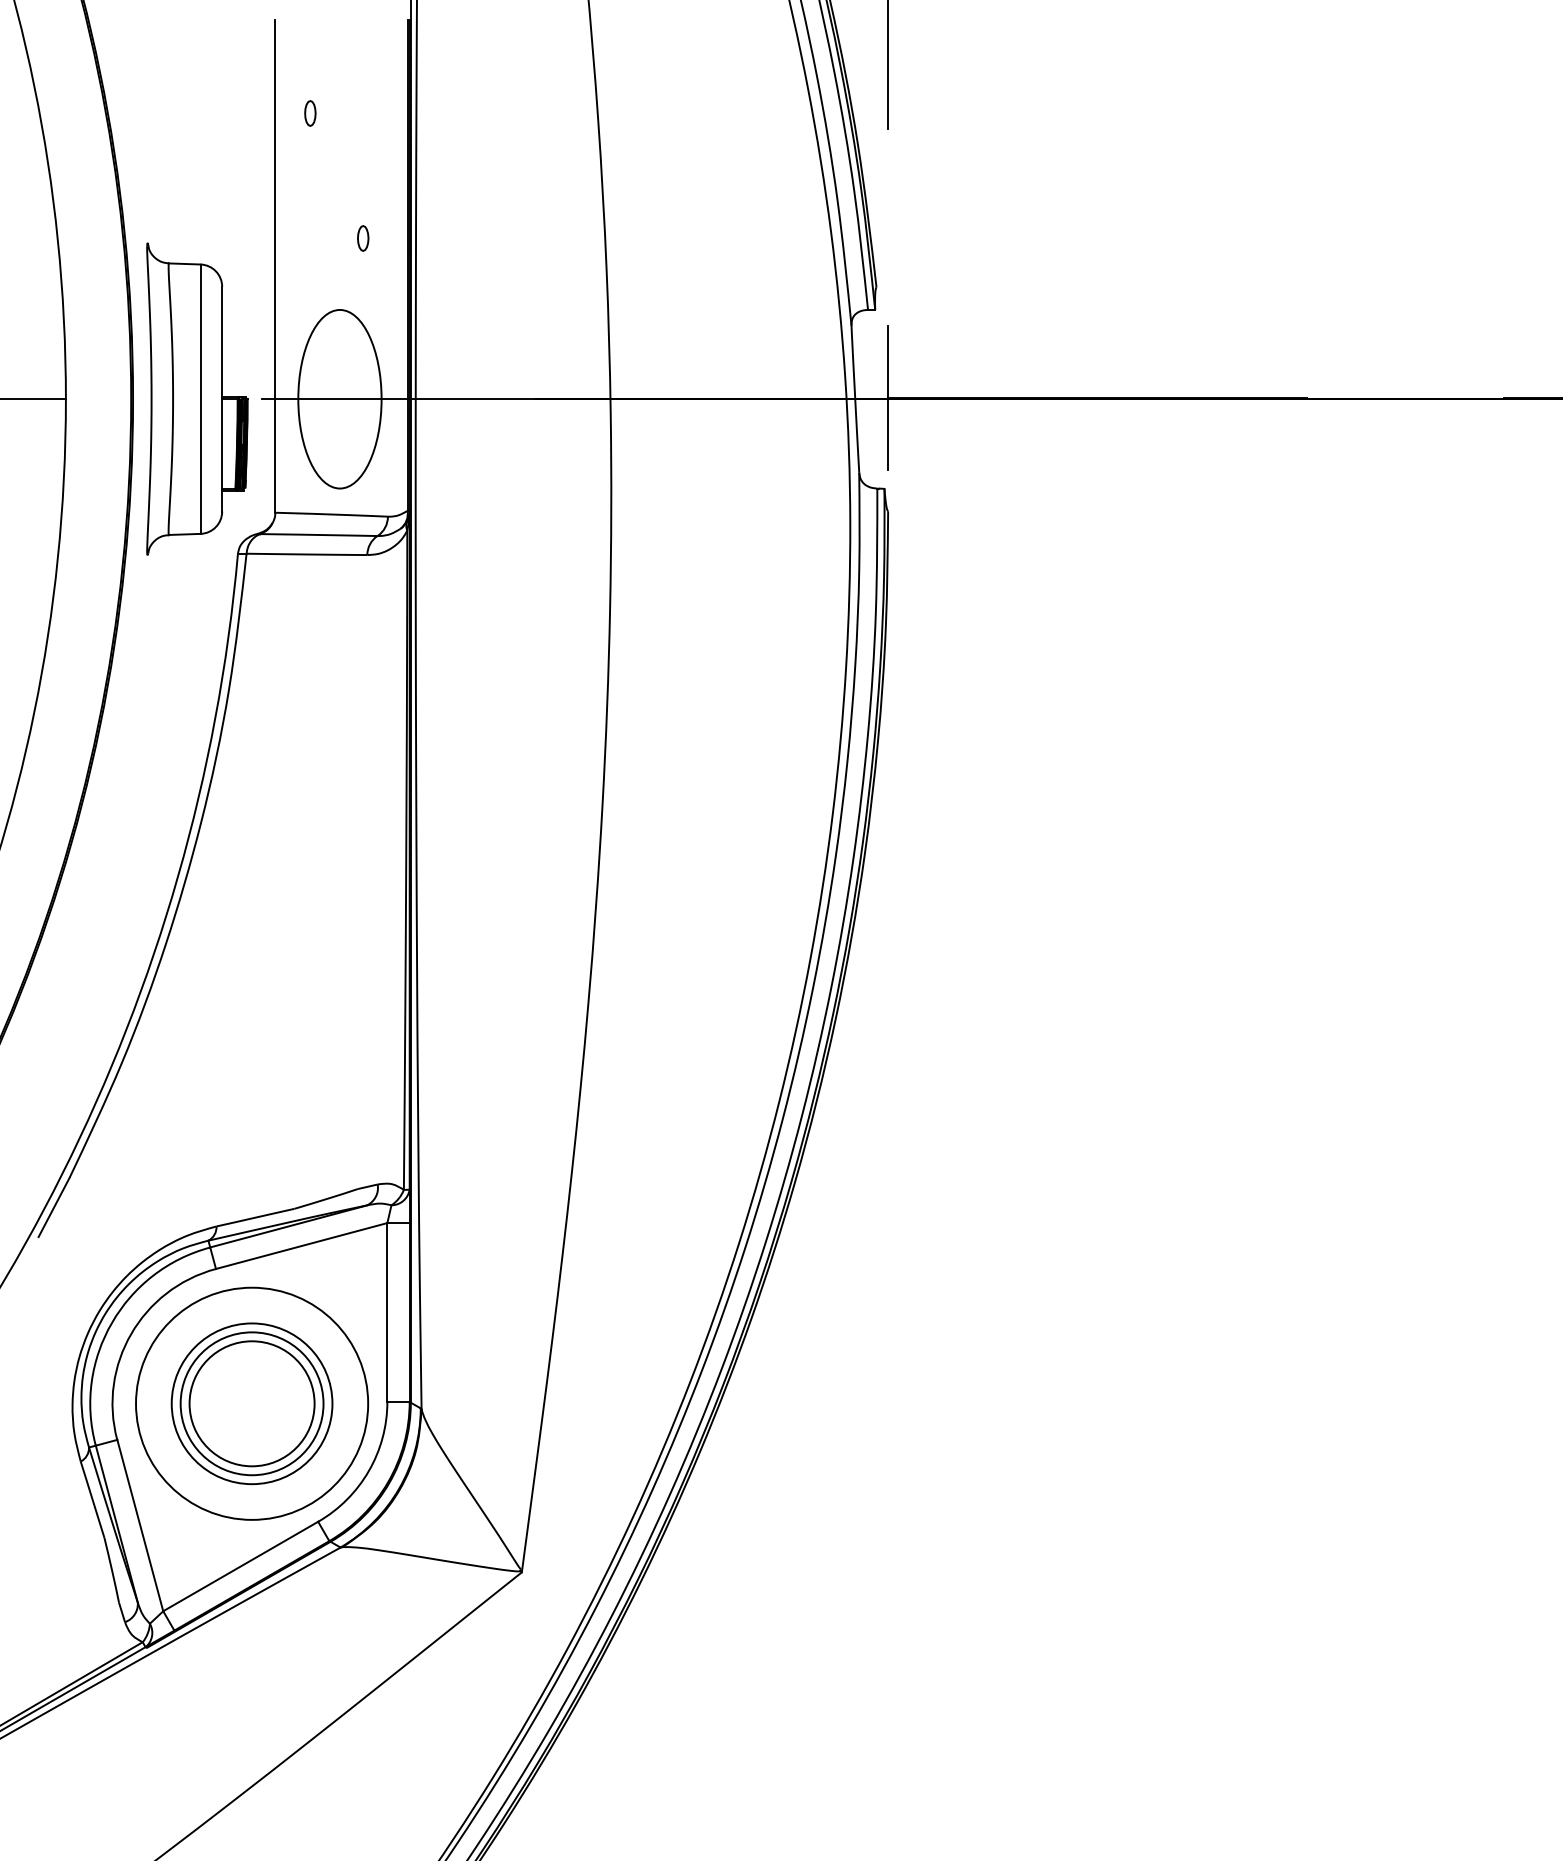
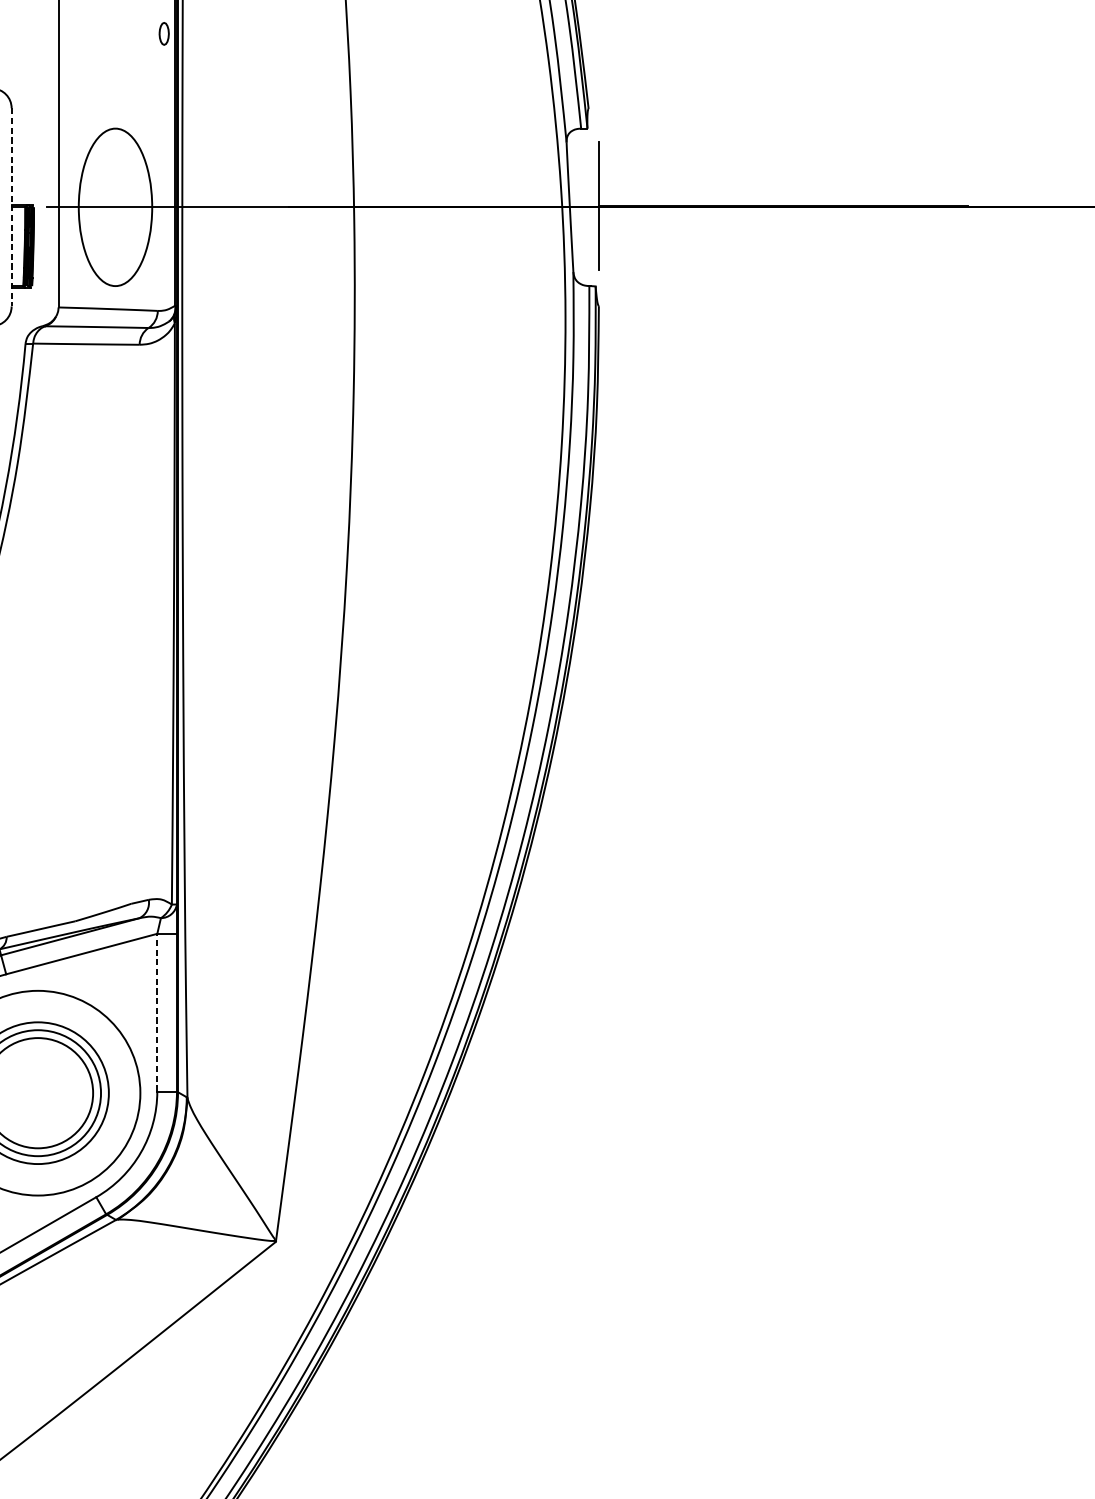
part: (363, 238) -> (164, 33), moved
line: (222, 399) -> (11, 207), solid -> dashed
line: (387, 1312) -> (157, 1012), solid -> dashed

